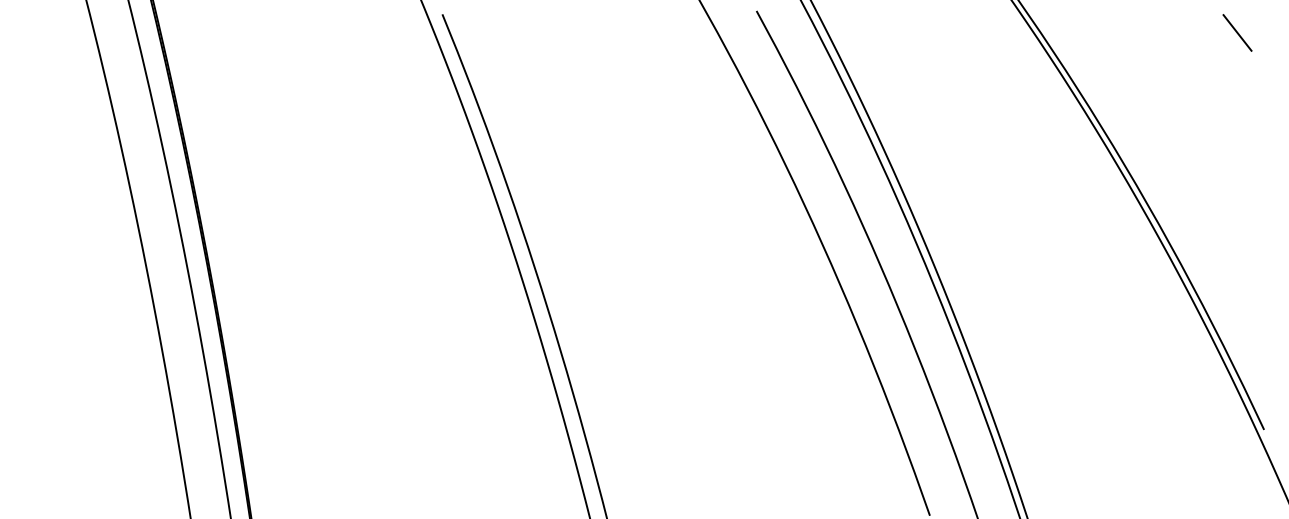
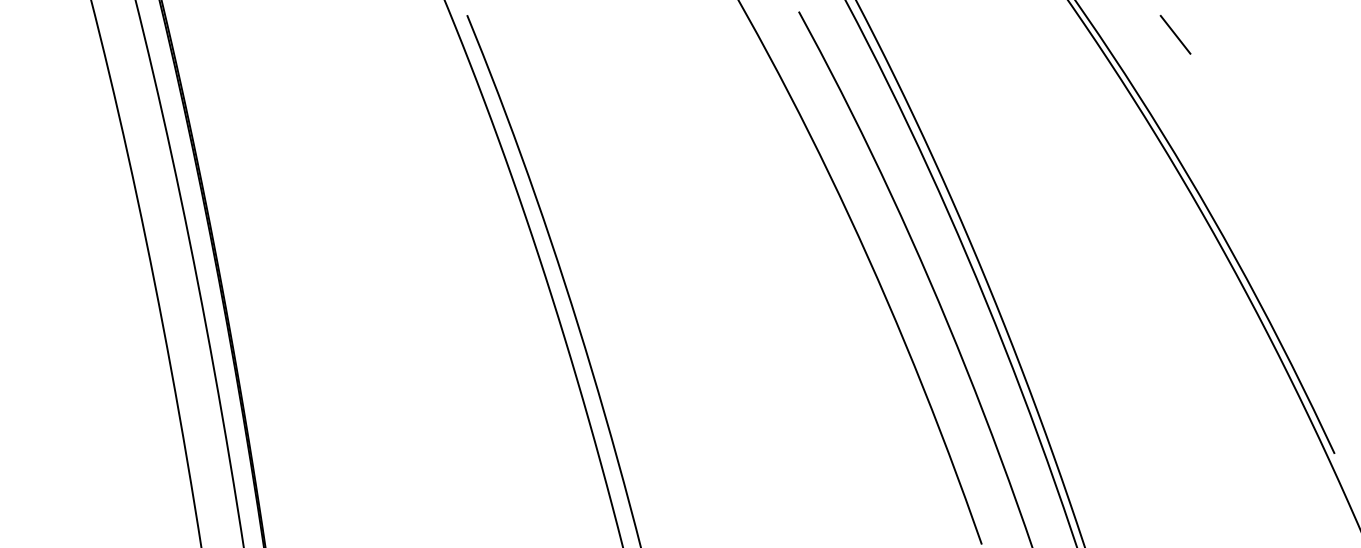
line: (1237, 32) -> (1175, 34), moved

